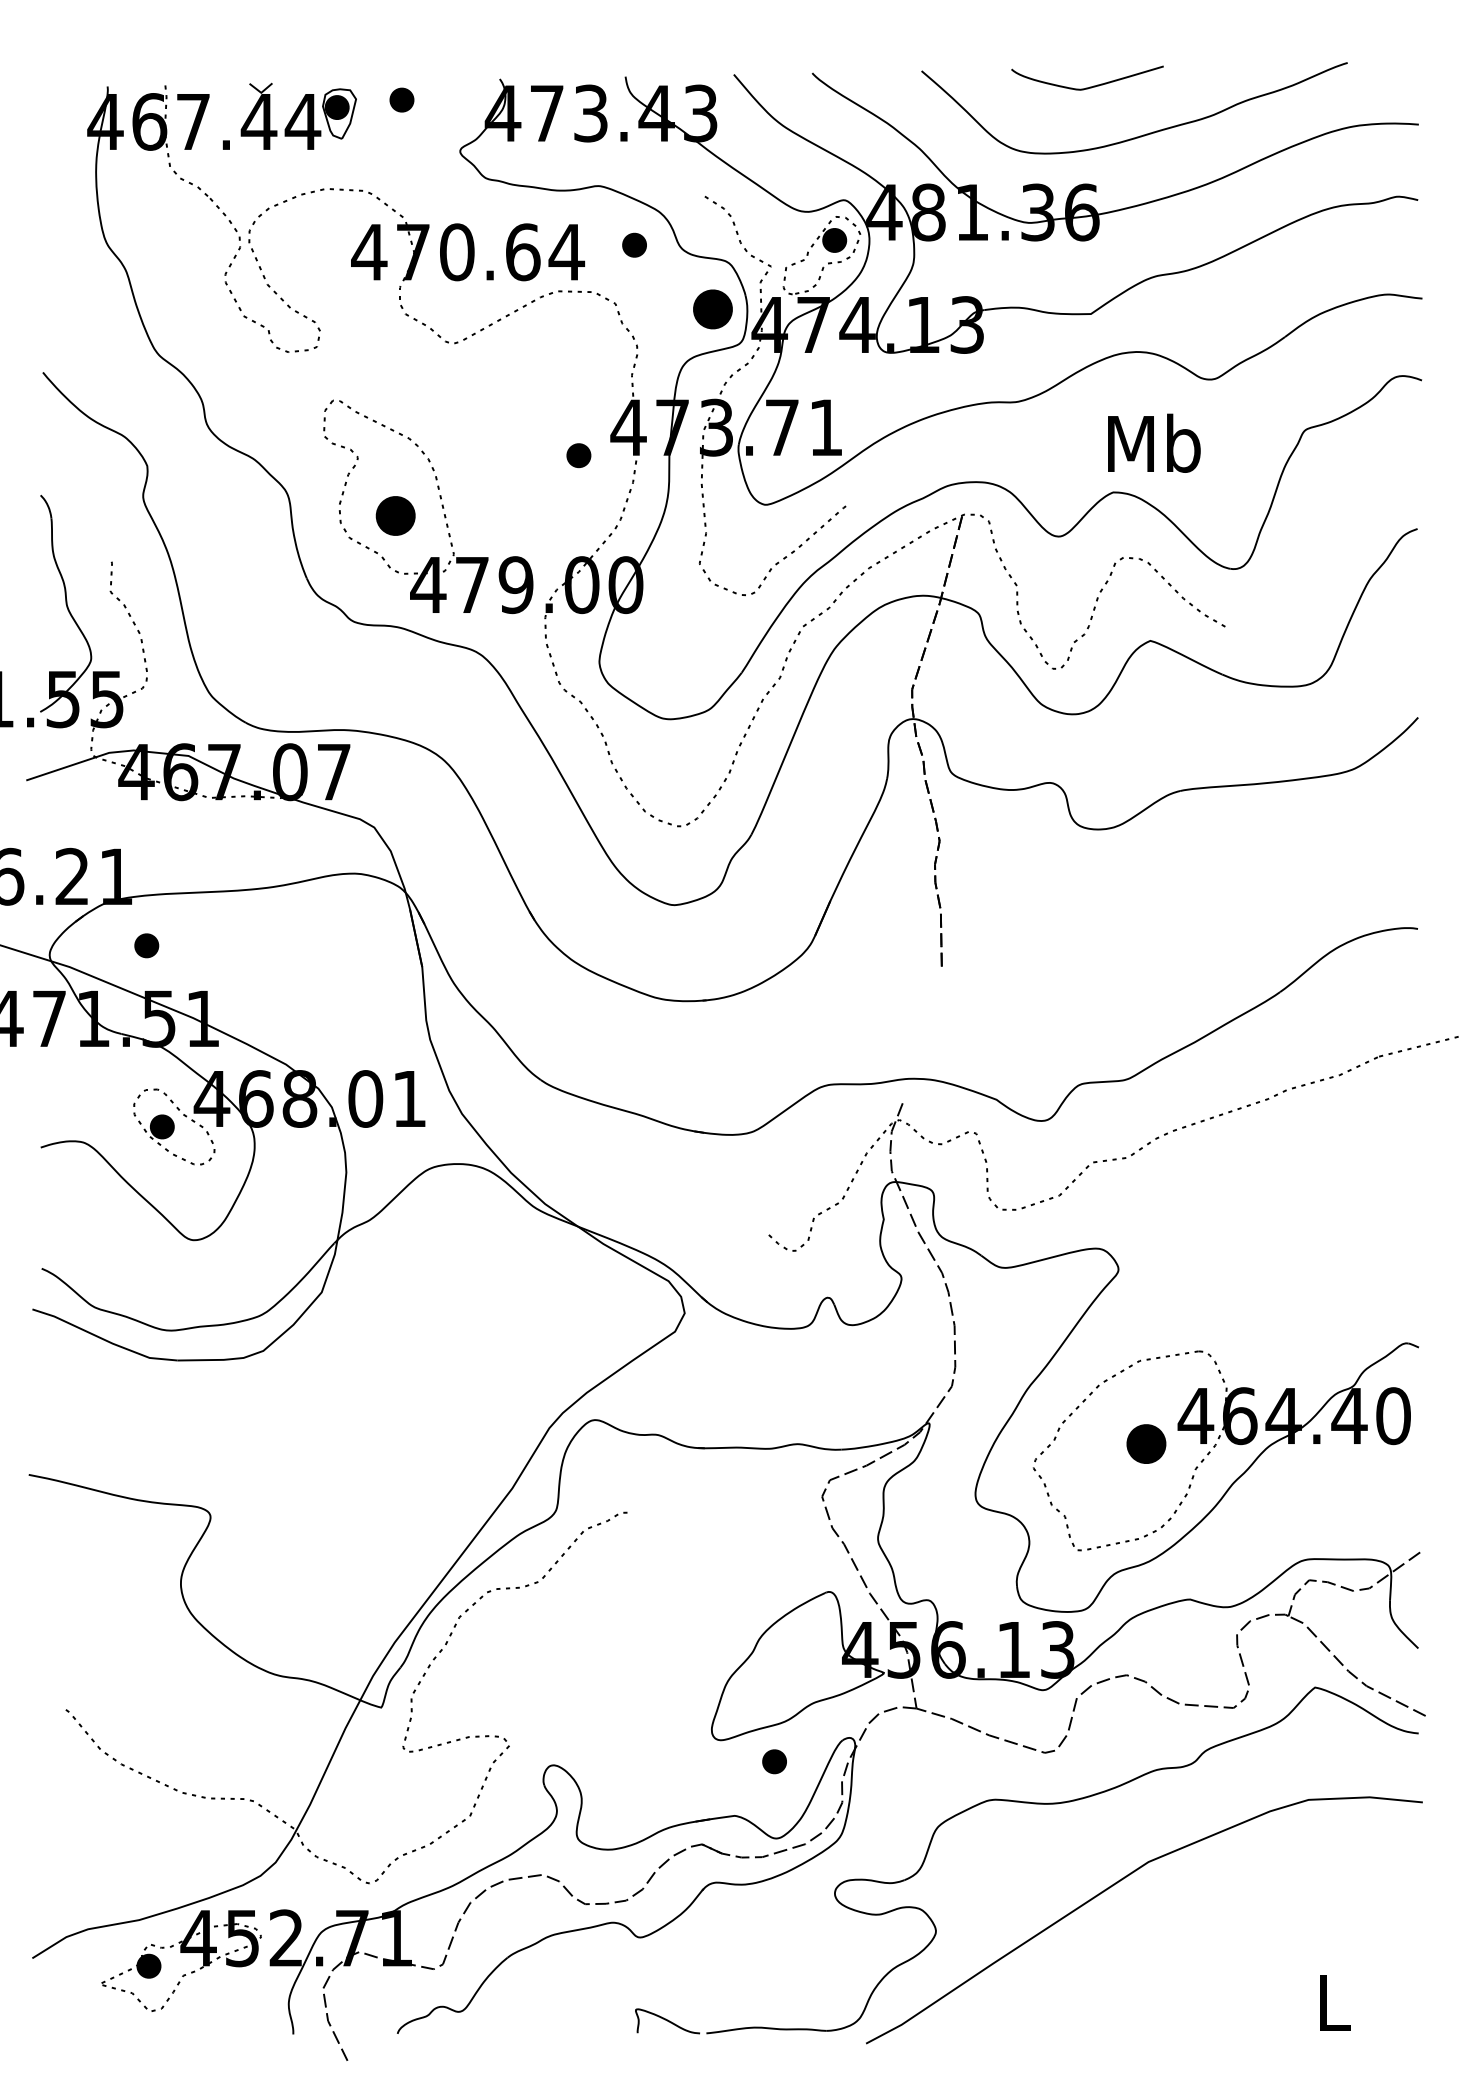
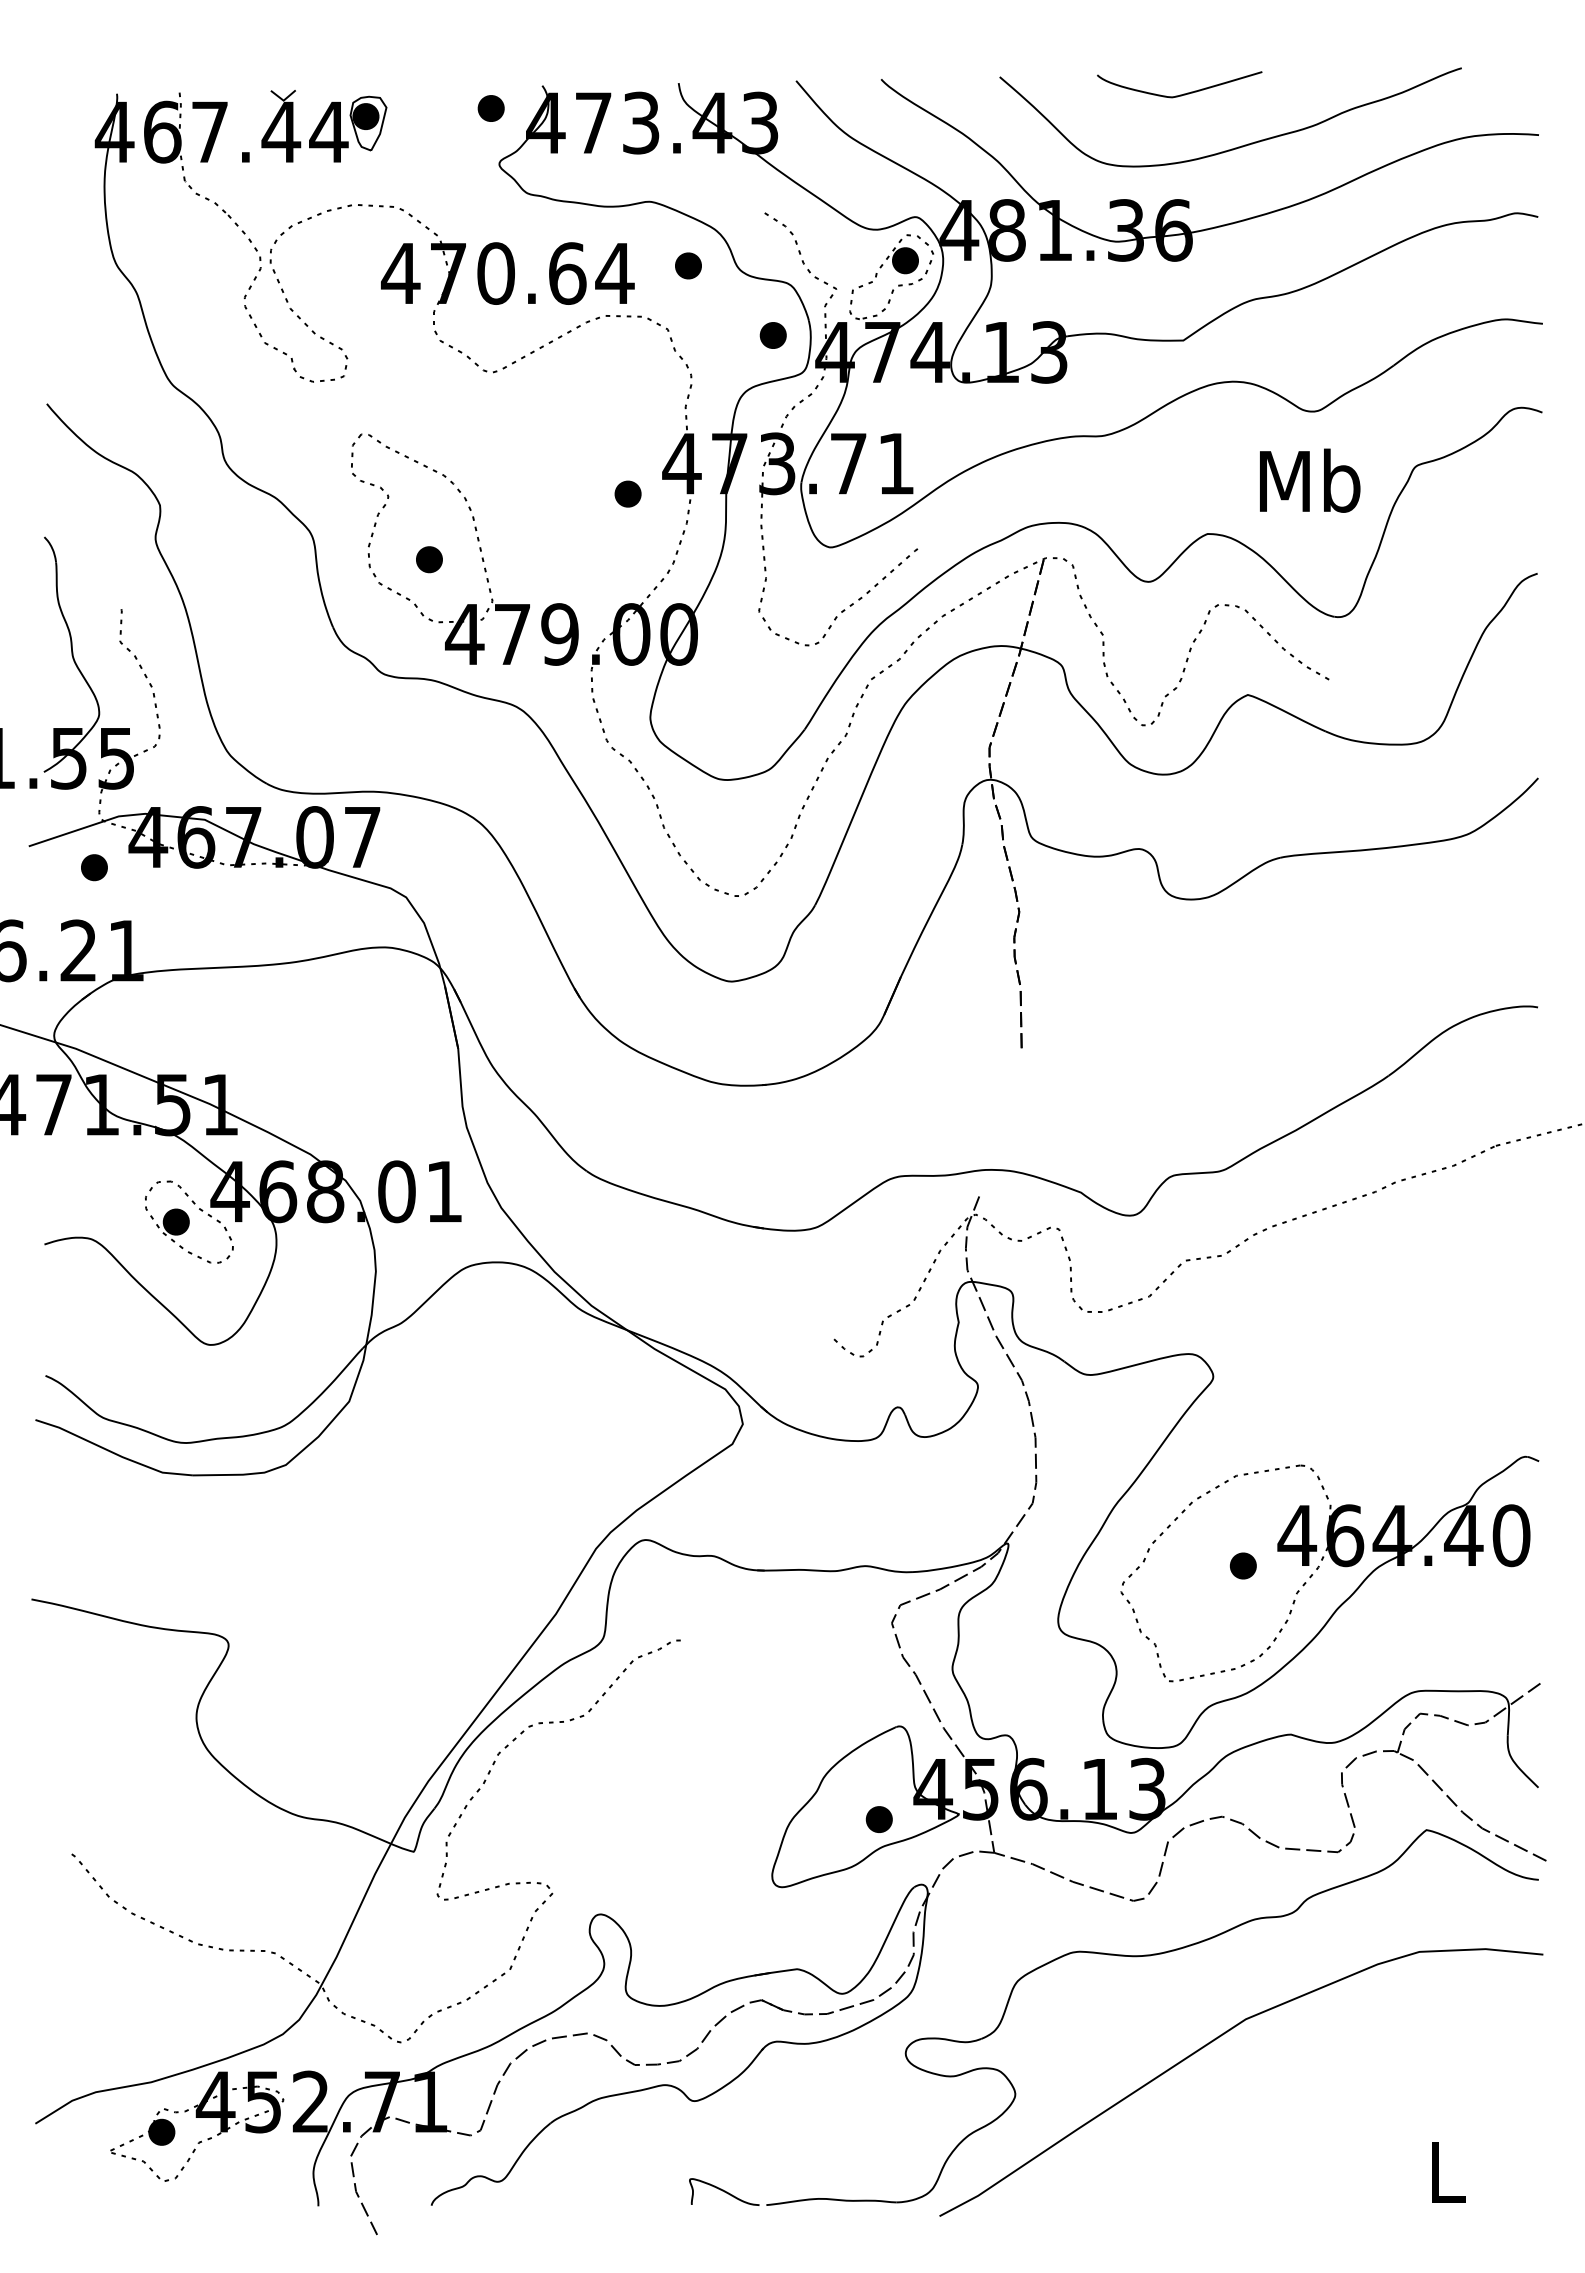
part: (401, 100) -> (490, 108), moved
part: (712, 309) -> (772, 335), size x0.62
text: (1154, 443) -> (1310, 480), moved
part: (395, 515) -> (429, 559), size x0.62
part: (146, 945) -> (94, 867), moved
part: (1145, 1443) -> (1242, 1565), size x0.62
part: (773, 1761) -> (878, 1819), moved

